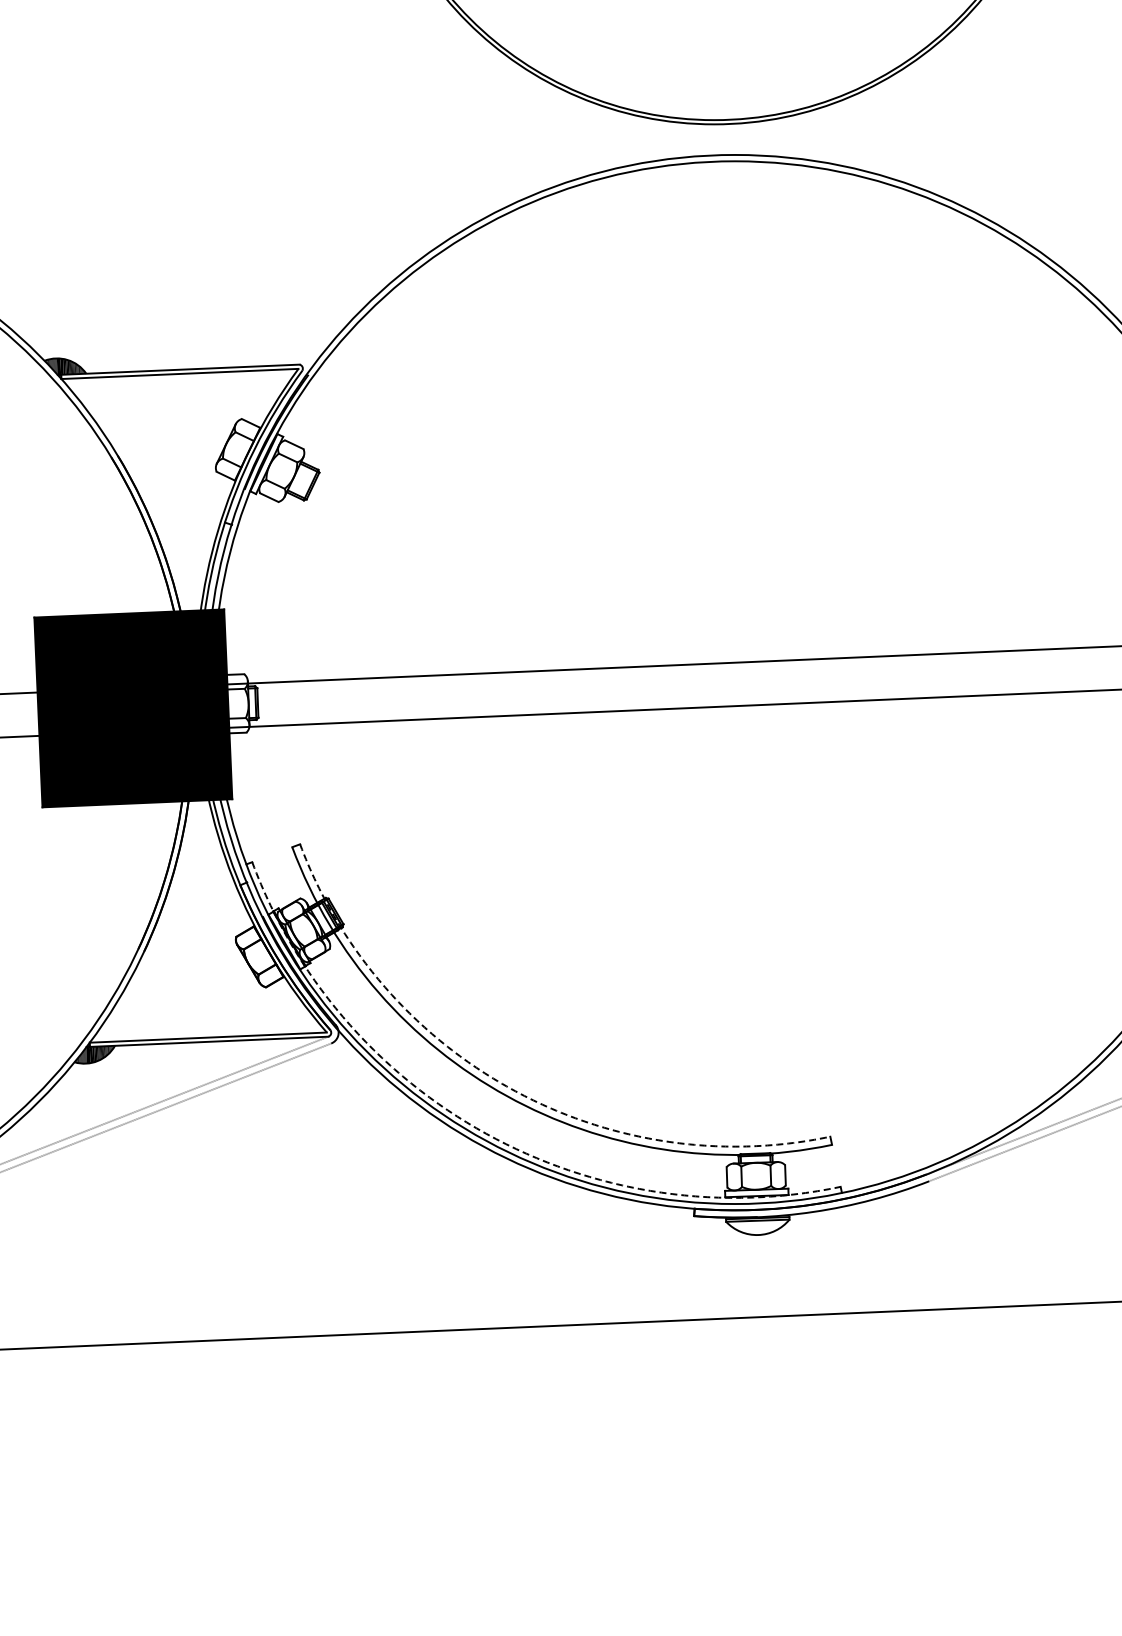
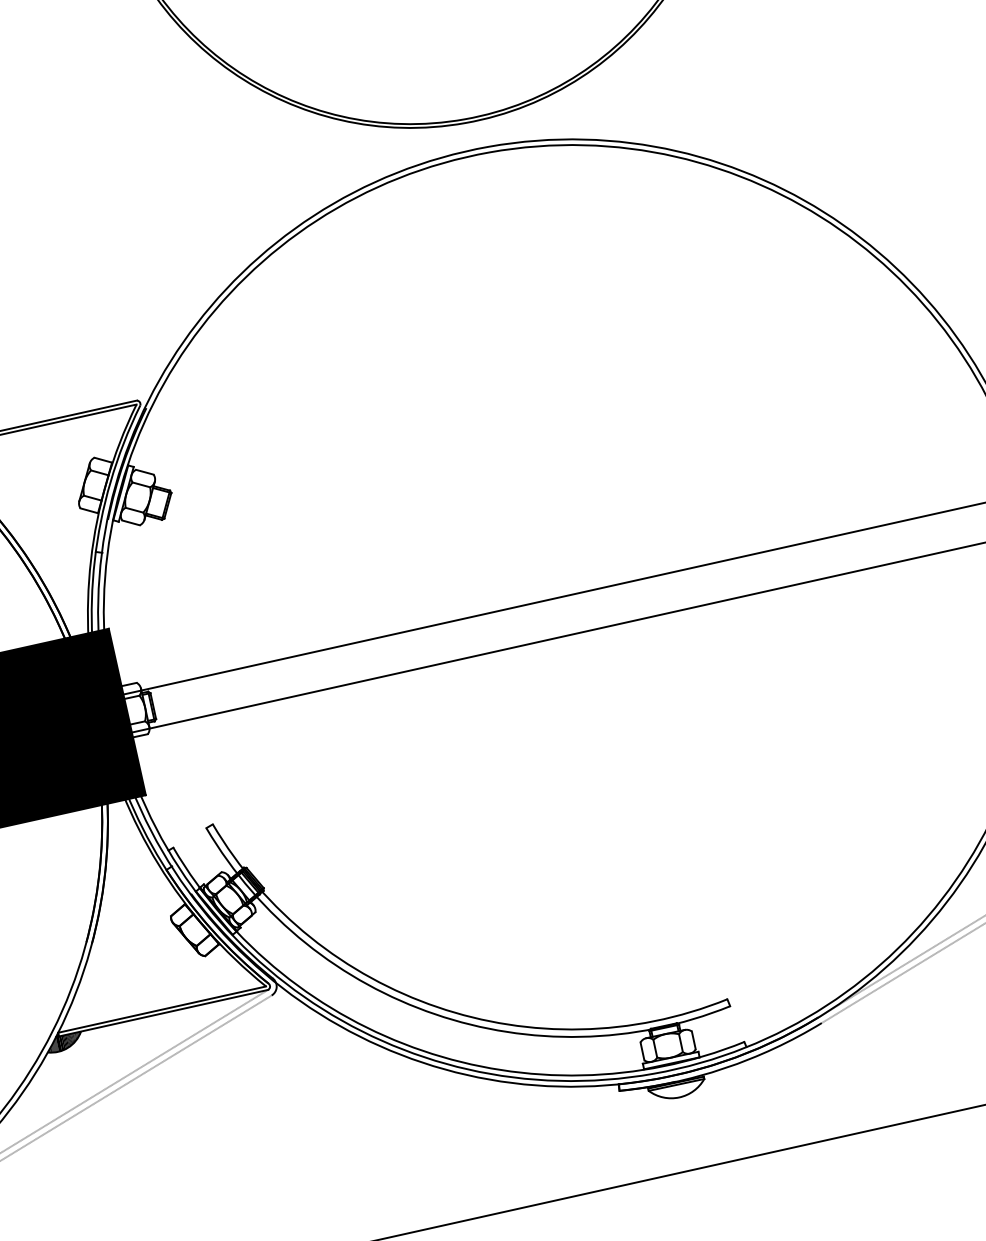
arc: (511, 1088) -> (438, 1006), dashed -> solid
arc: (486, 1133) -> (423, 1050), dashed -> solid

